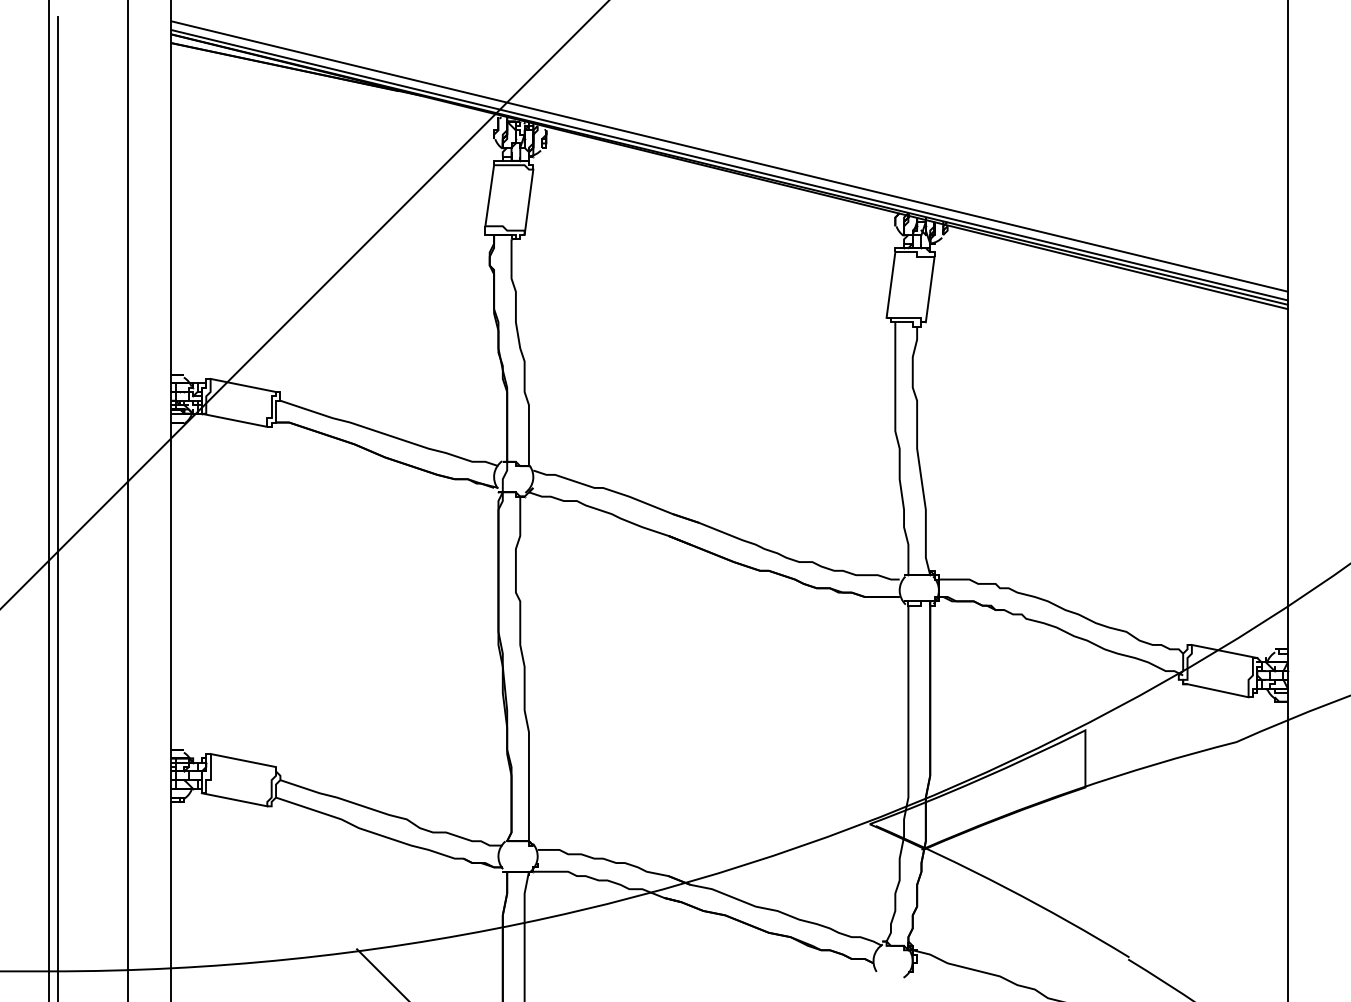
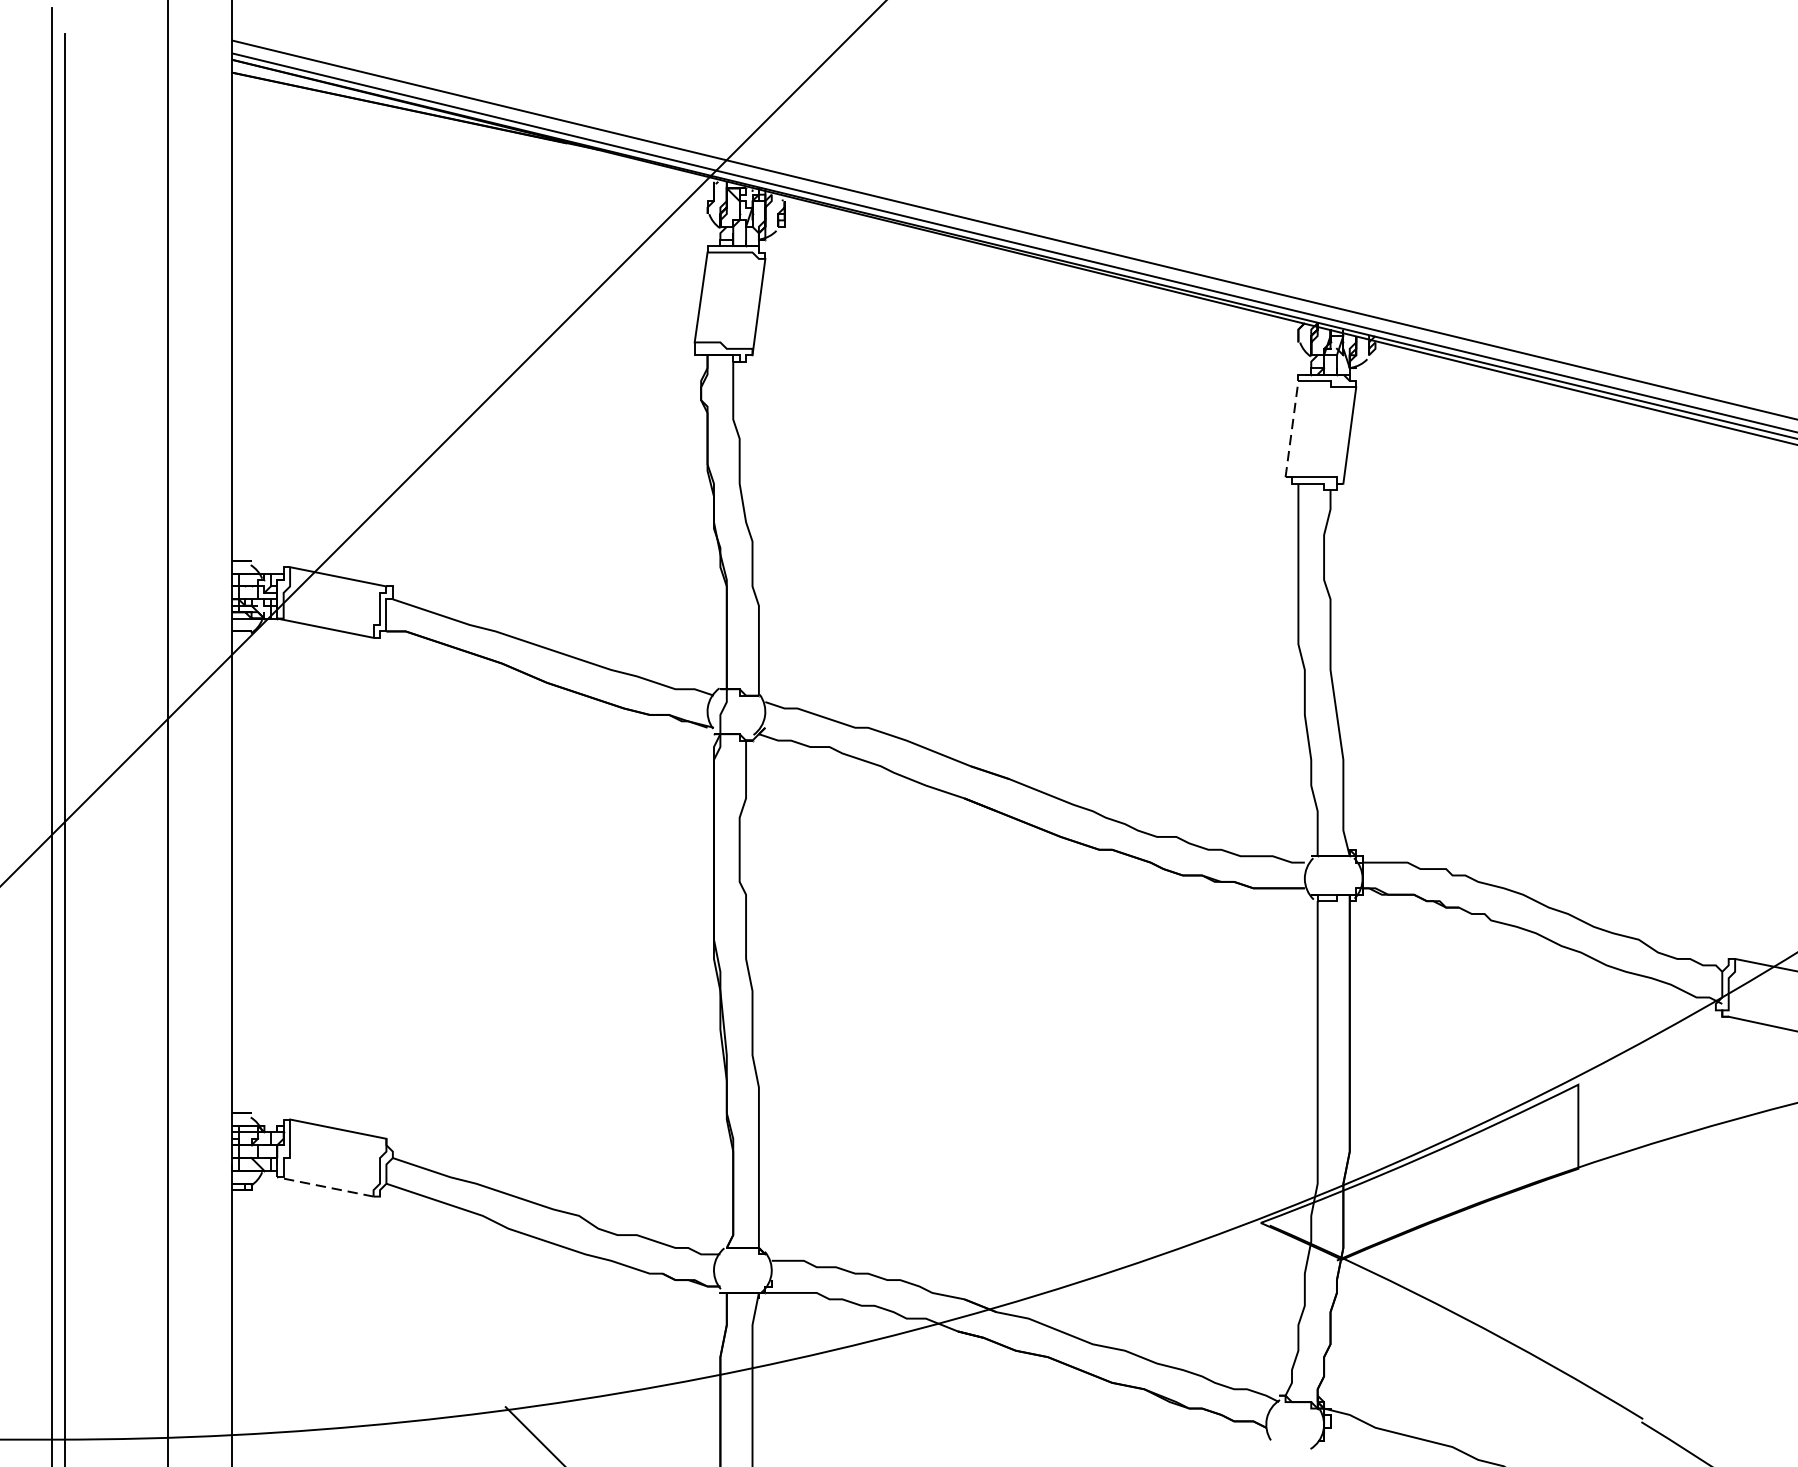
line: (890, 285) -> (1291, 429), solid -> dashed
line: (234, 799) -> (325, 1186), solid -> dashed

